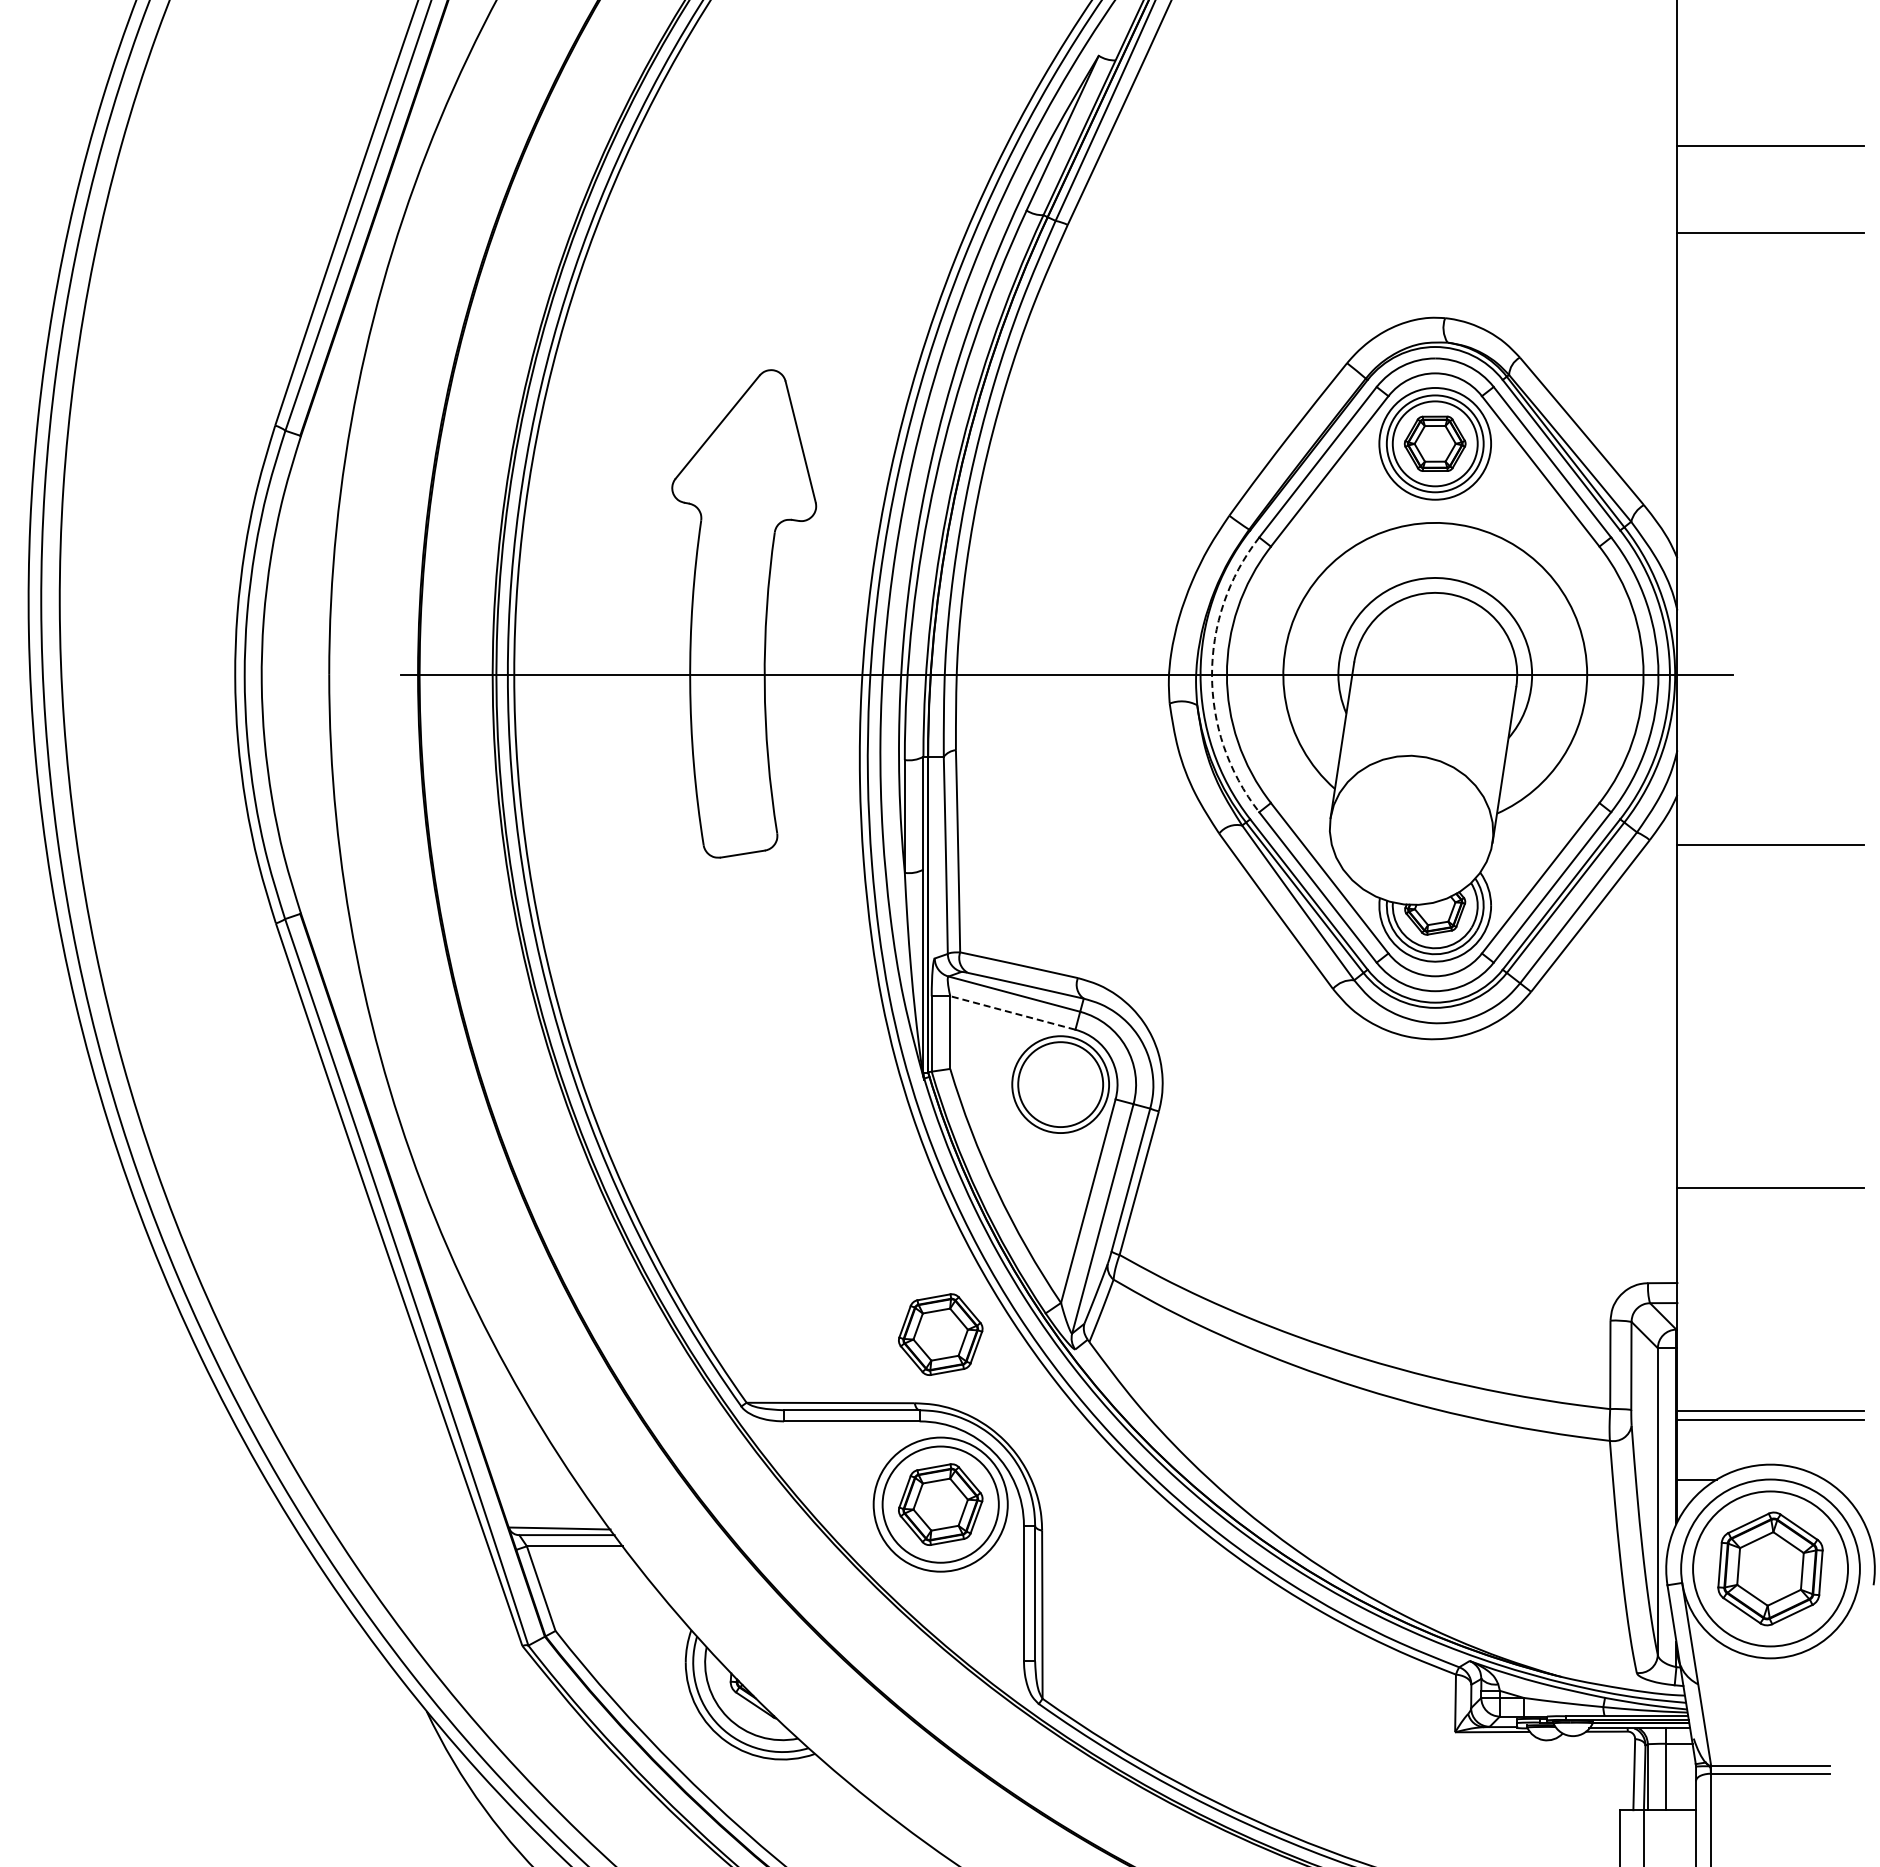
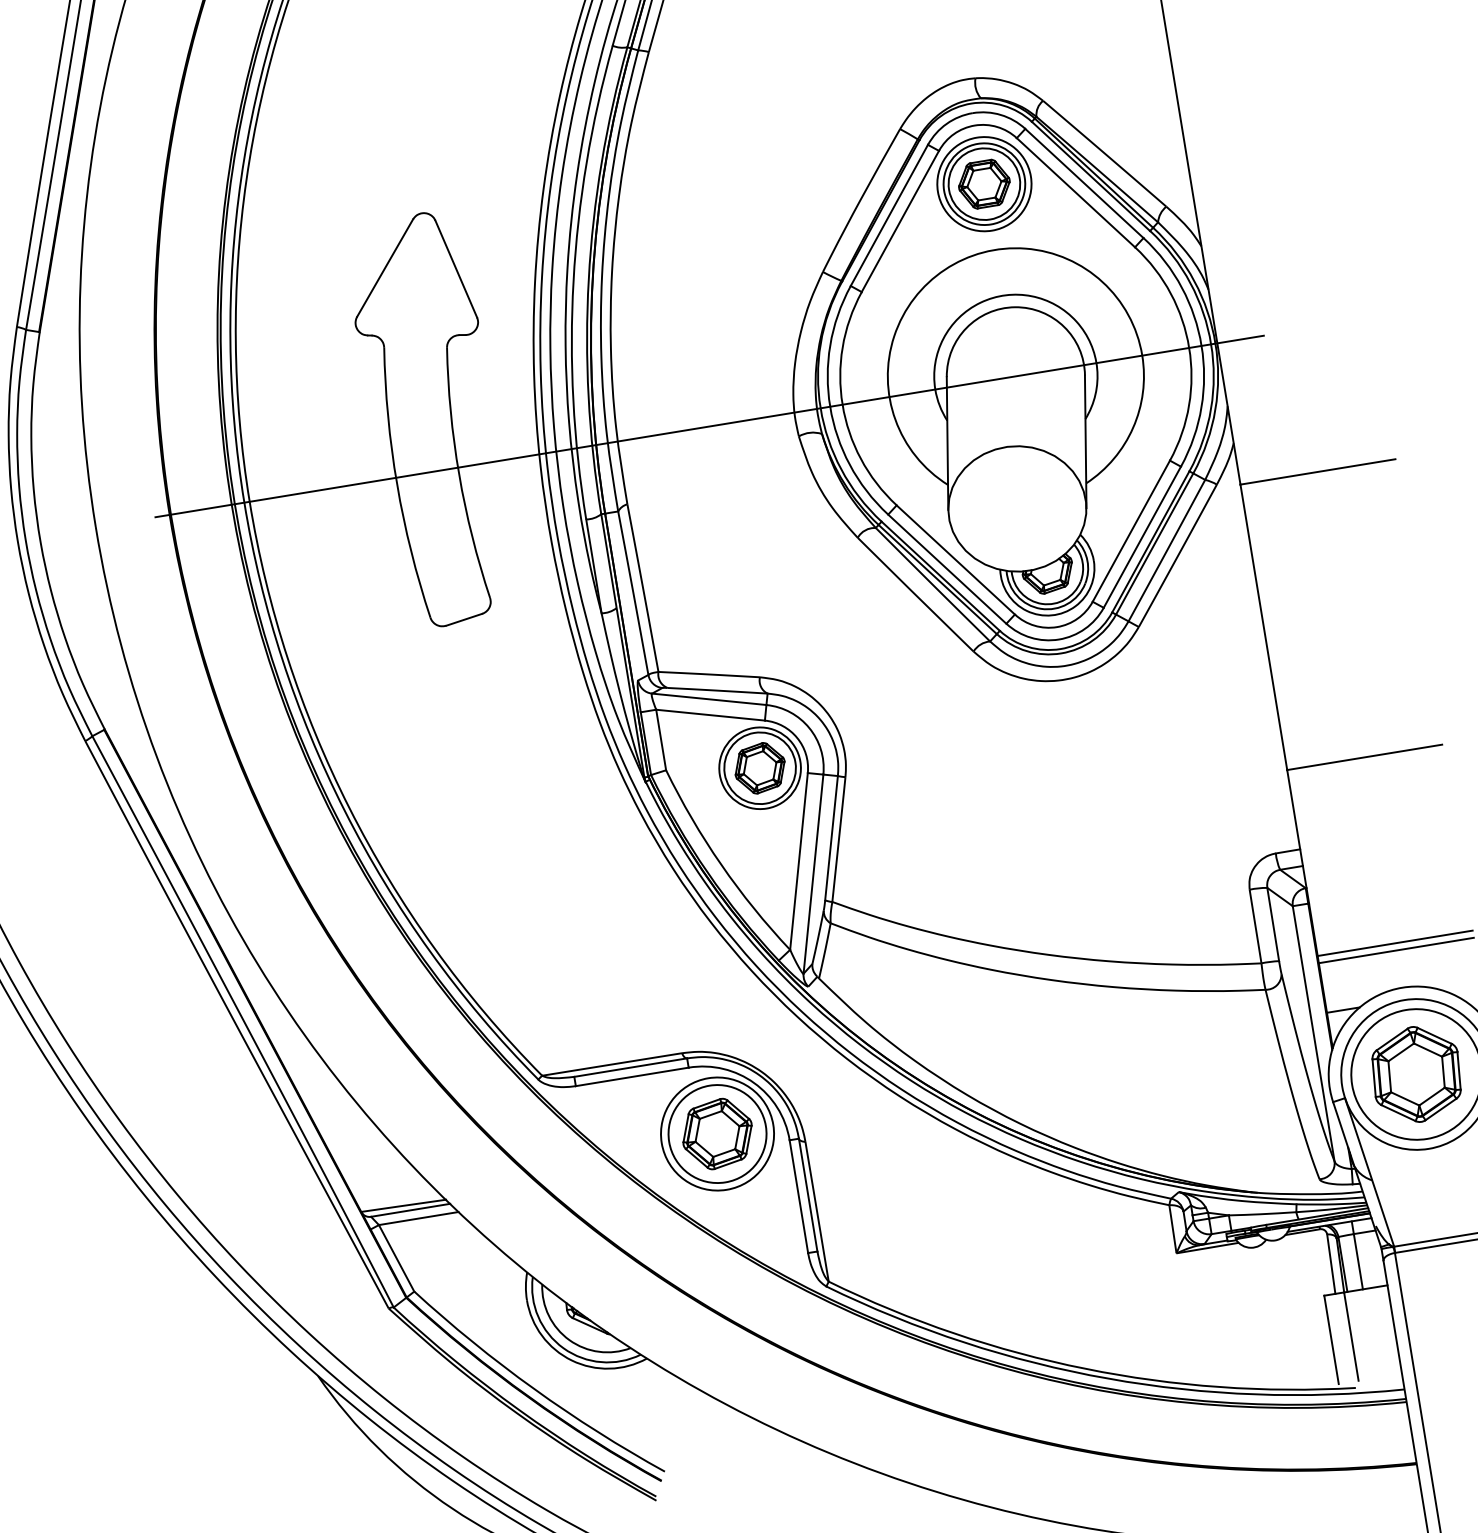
arc: (1212, 674) -> (830, 406), dashed -> solid
line: (1012, 1012) -> (710, 714), dashed -> solid
part: (1060, 1084) -> (759, 768), added
part: (940, 1334) -> (694, 992), removed

